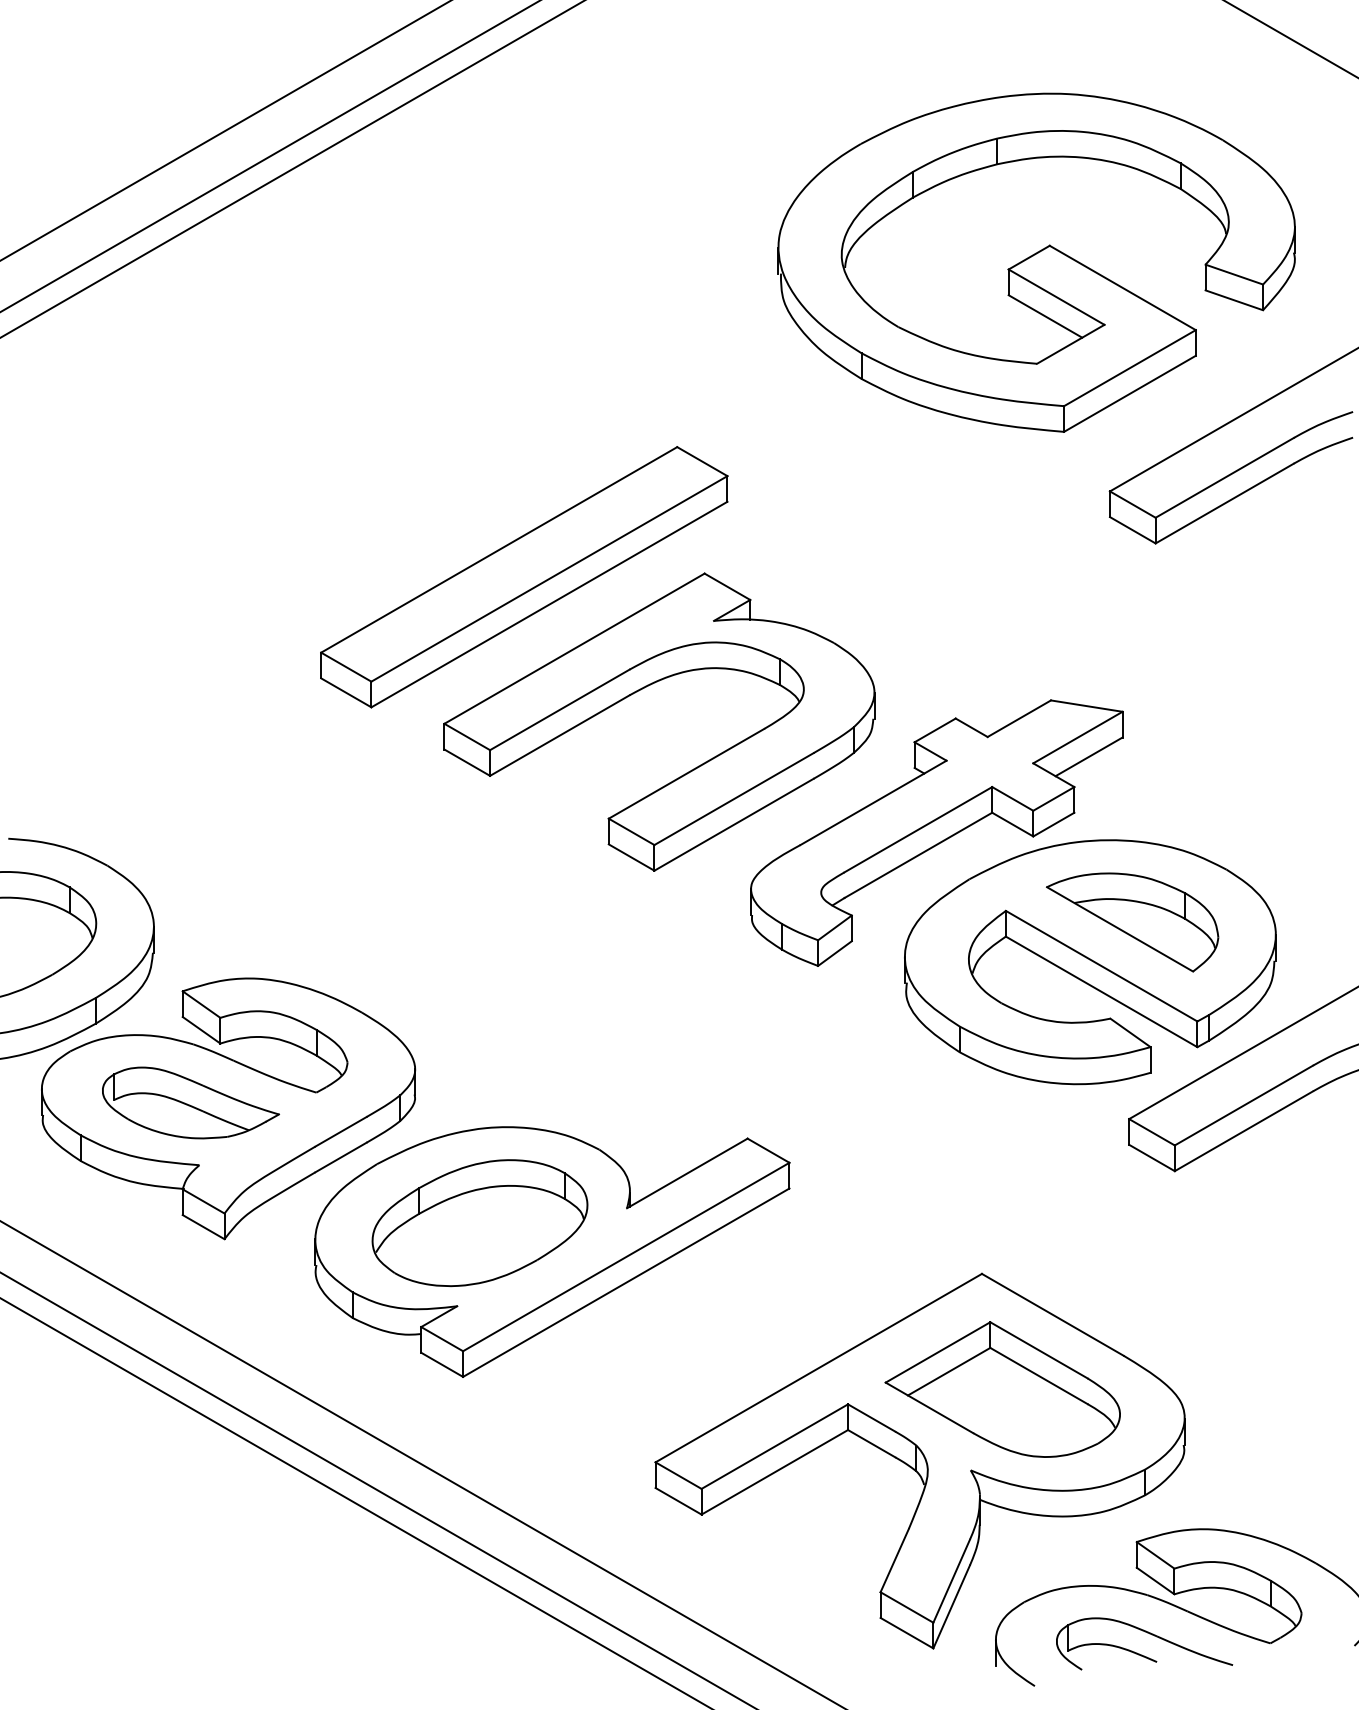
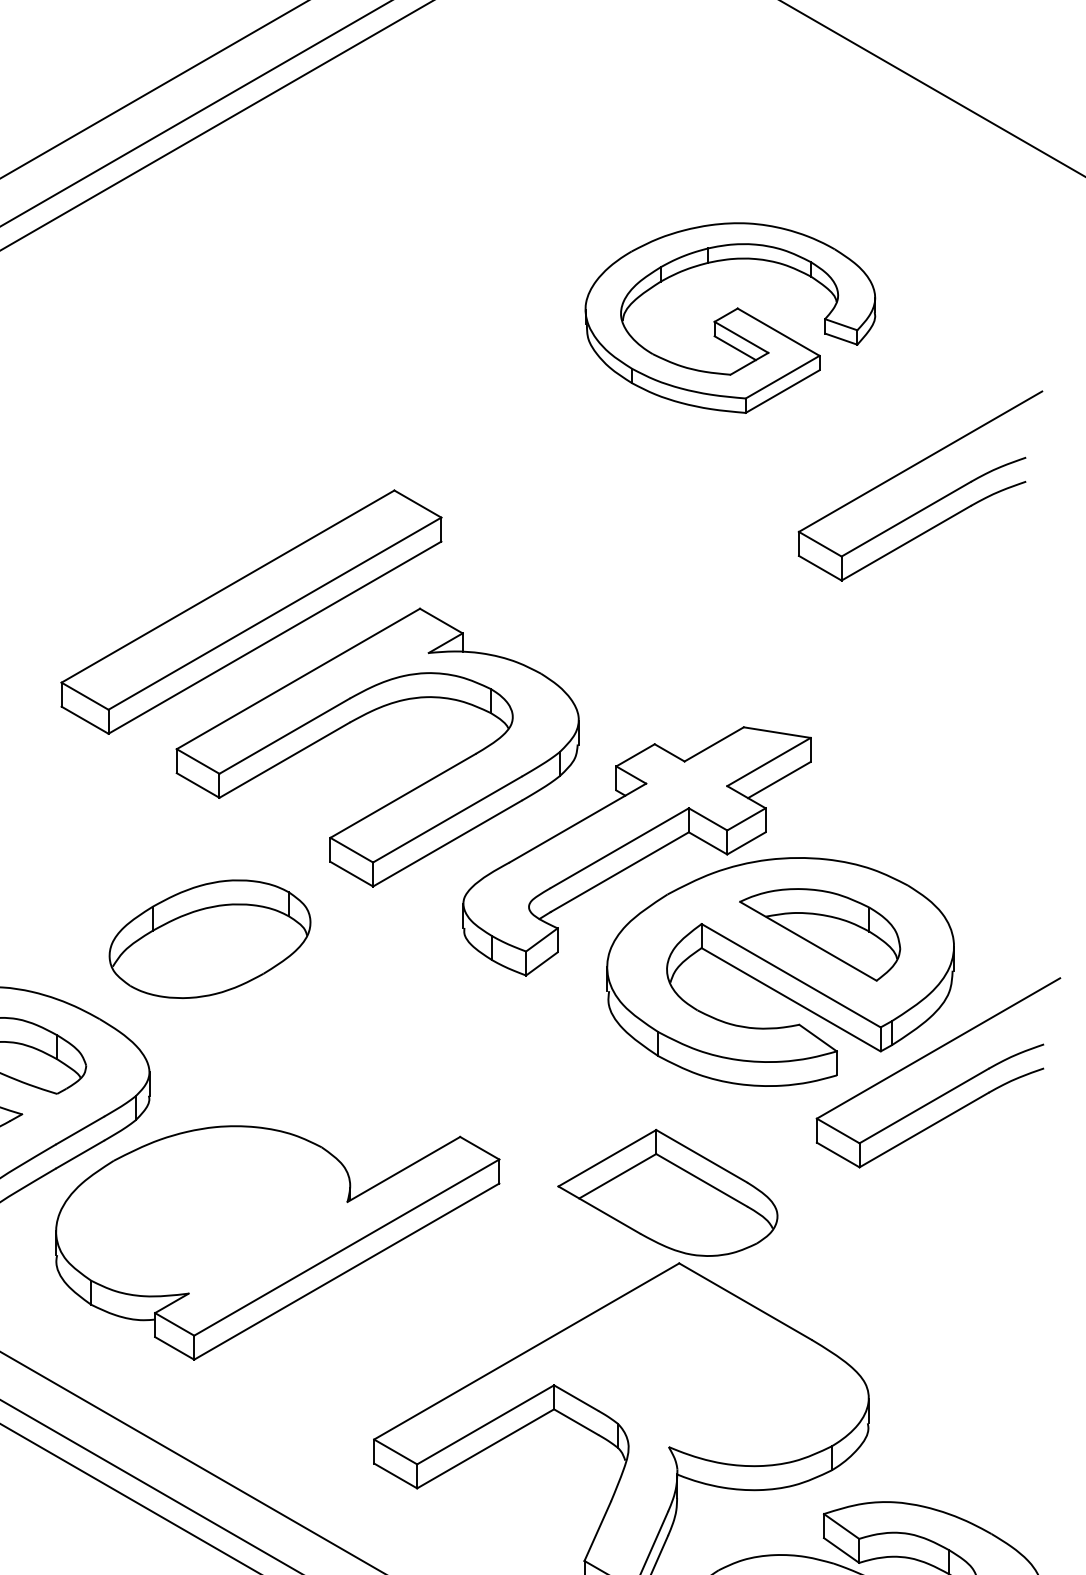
part: (1036, 262) -> (730, 317), size x0.6
part: (479, 1223) -> (209, 939), moved
part: (1002, 1389) -> (667, 1192), moved

